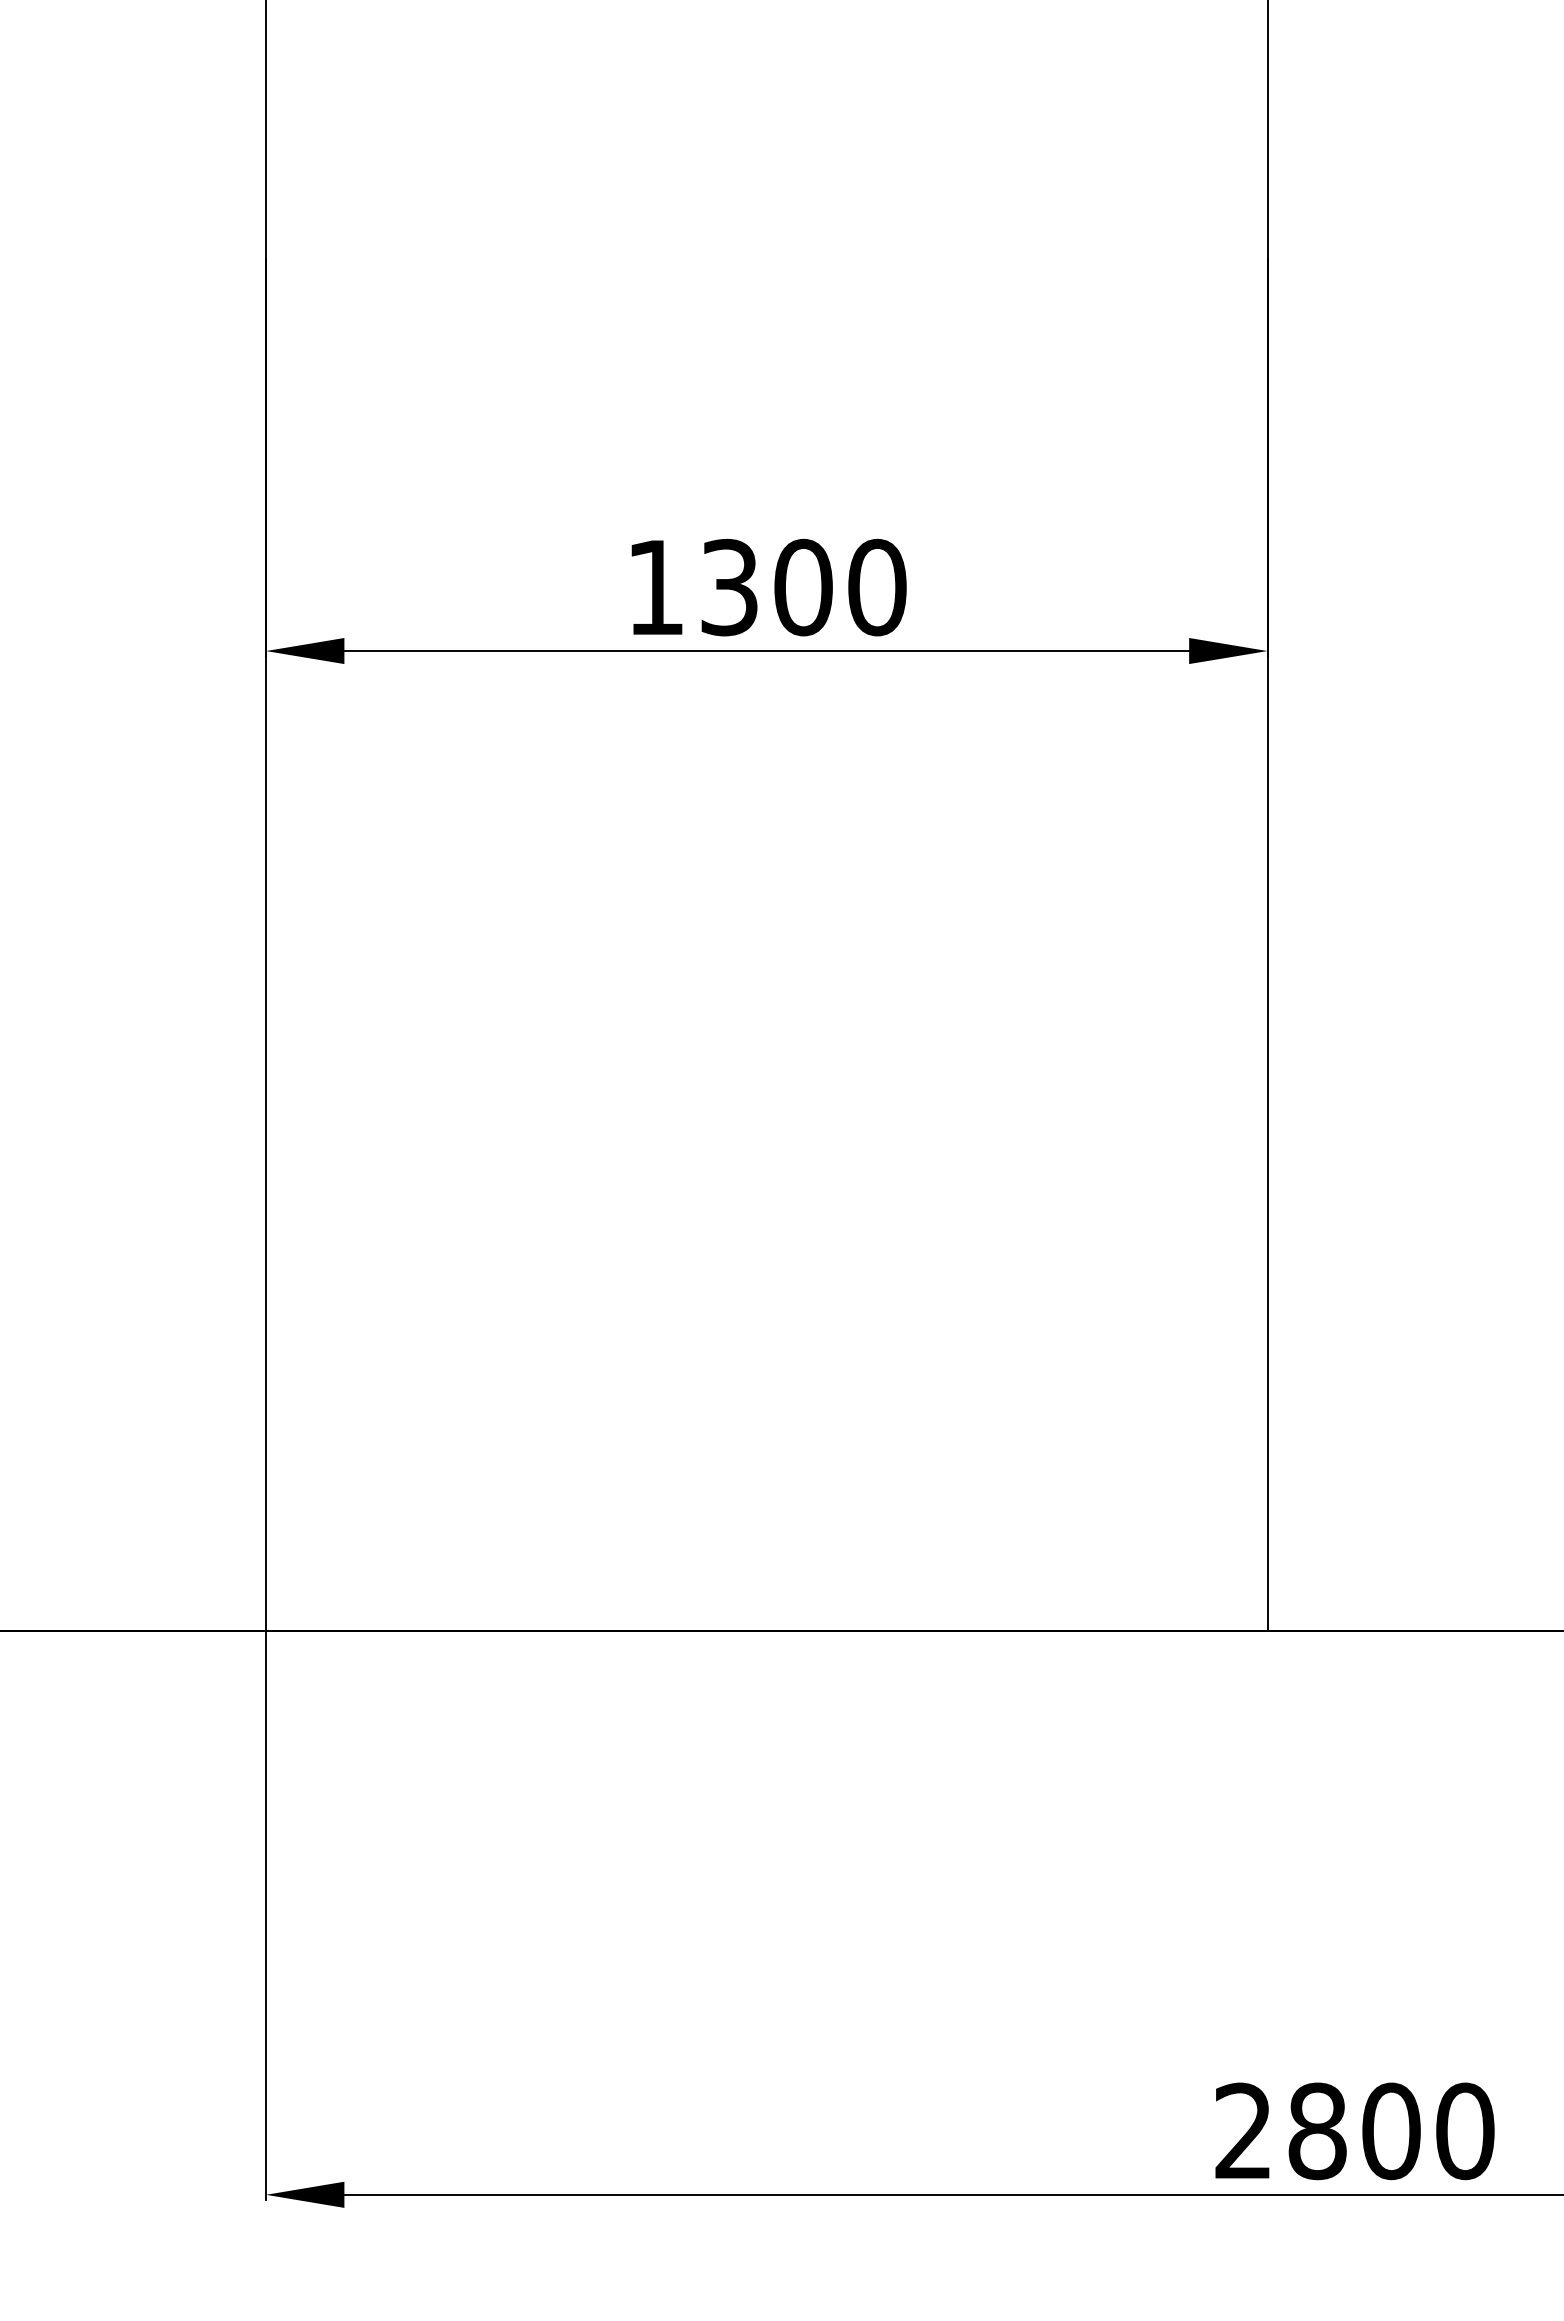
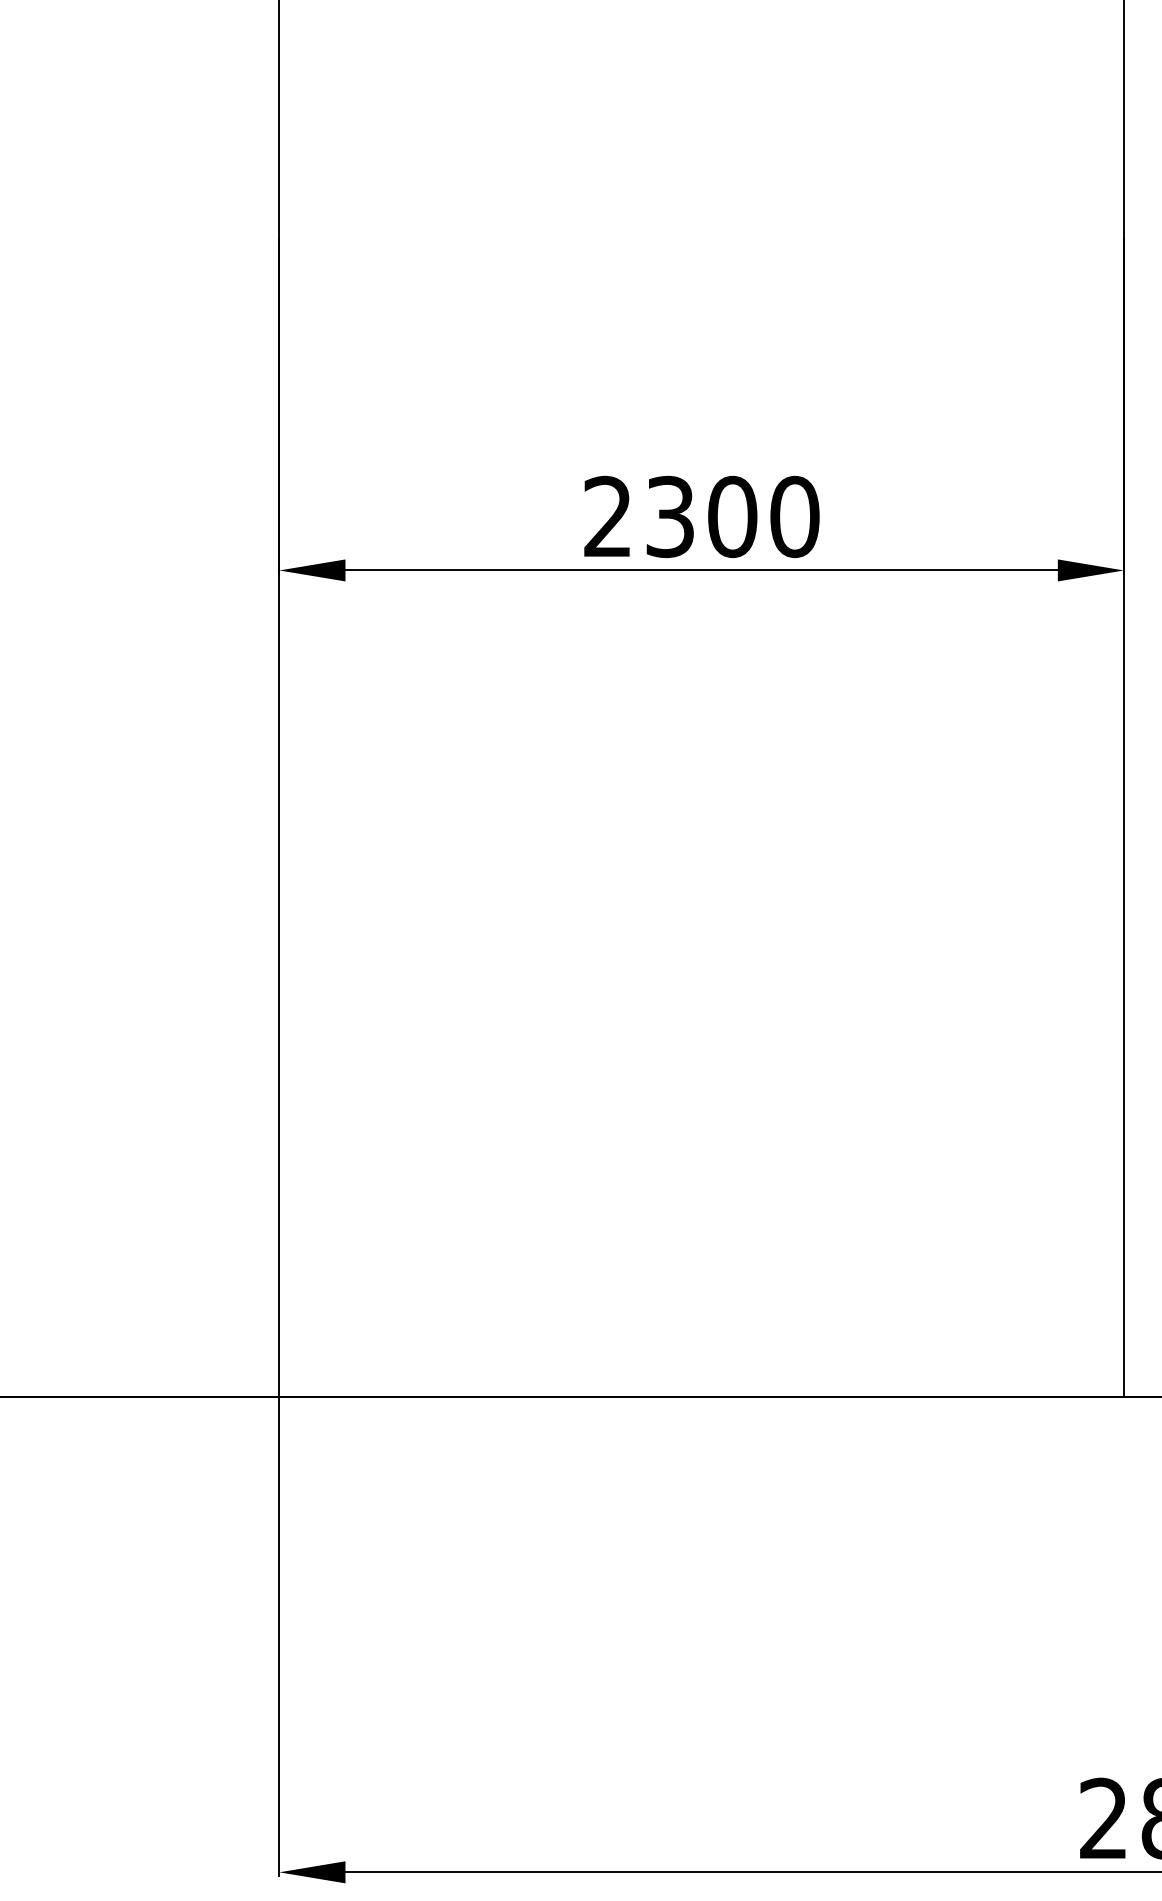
text: (654, 586) -> (606, 516), 1300 -> 2300

